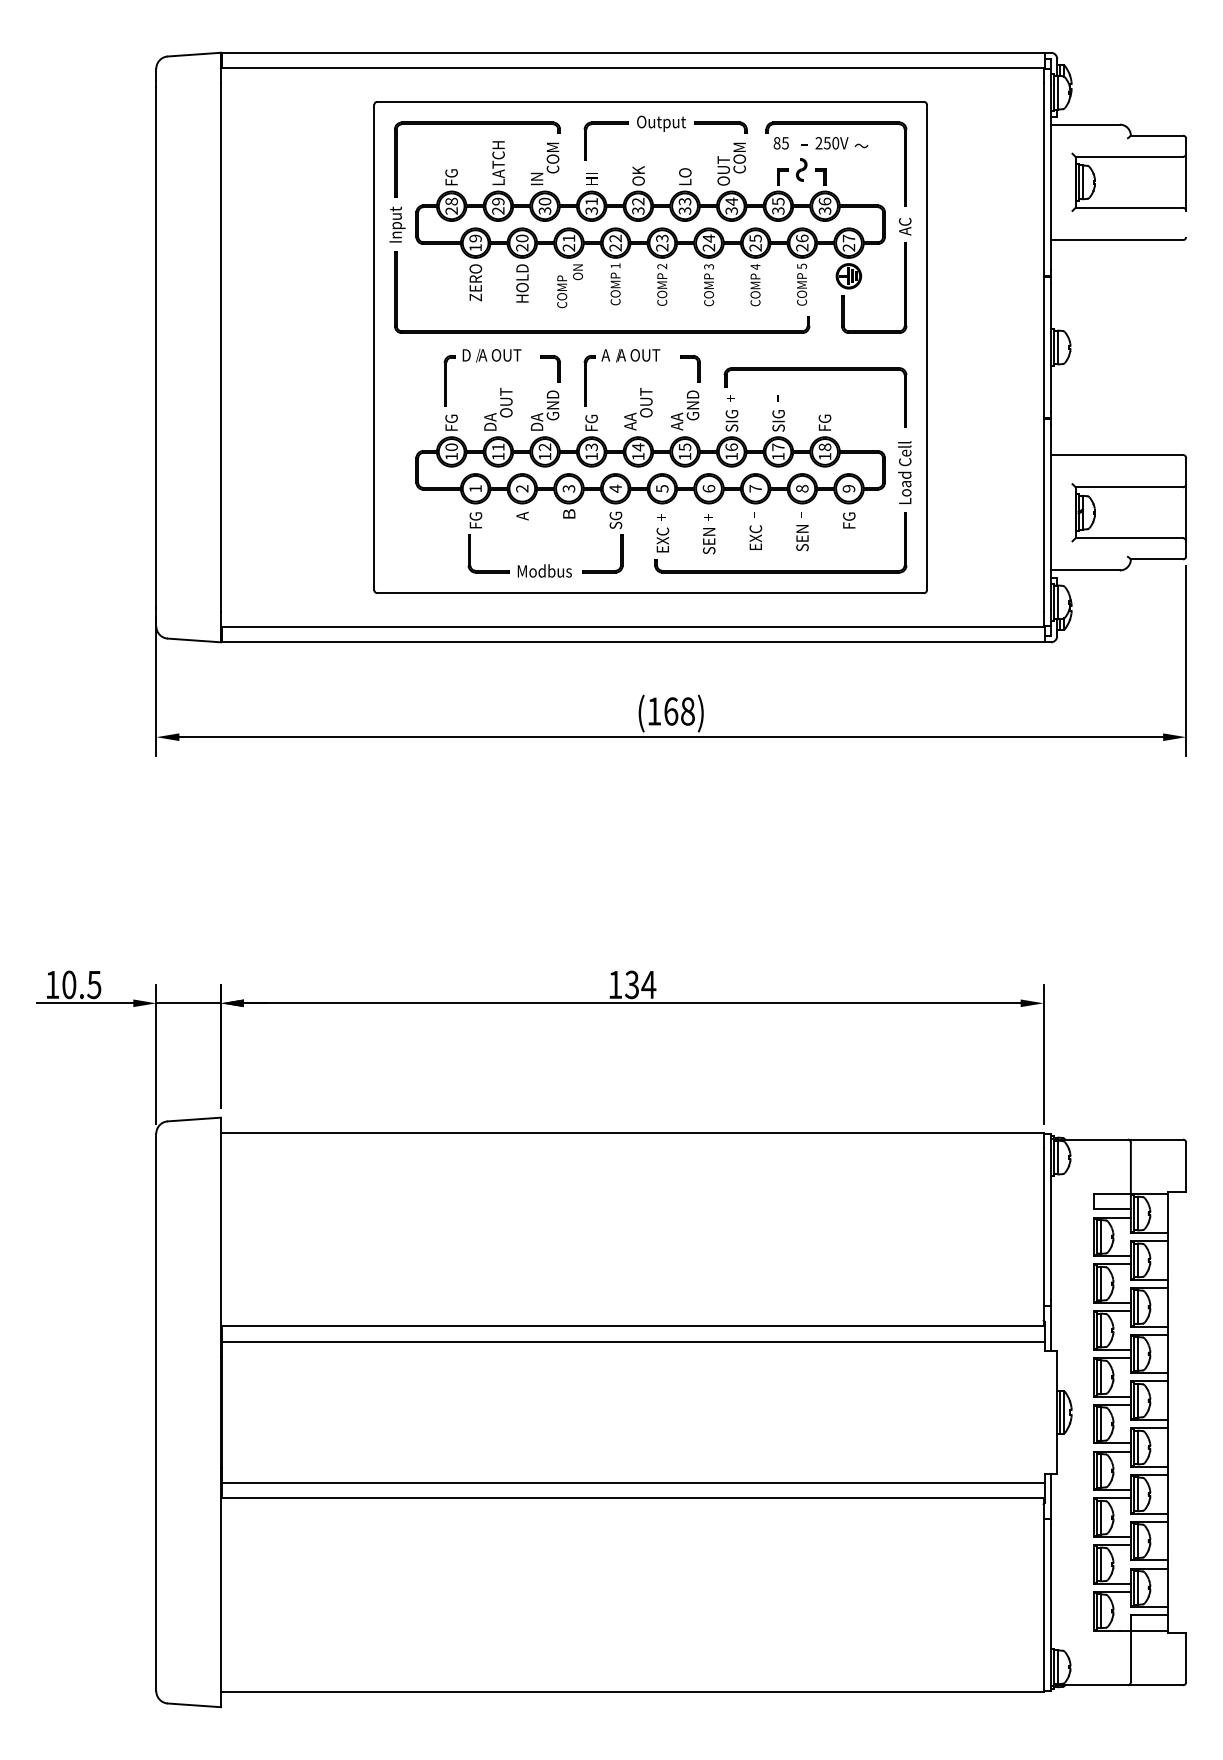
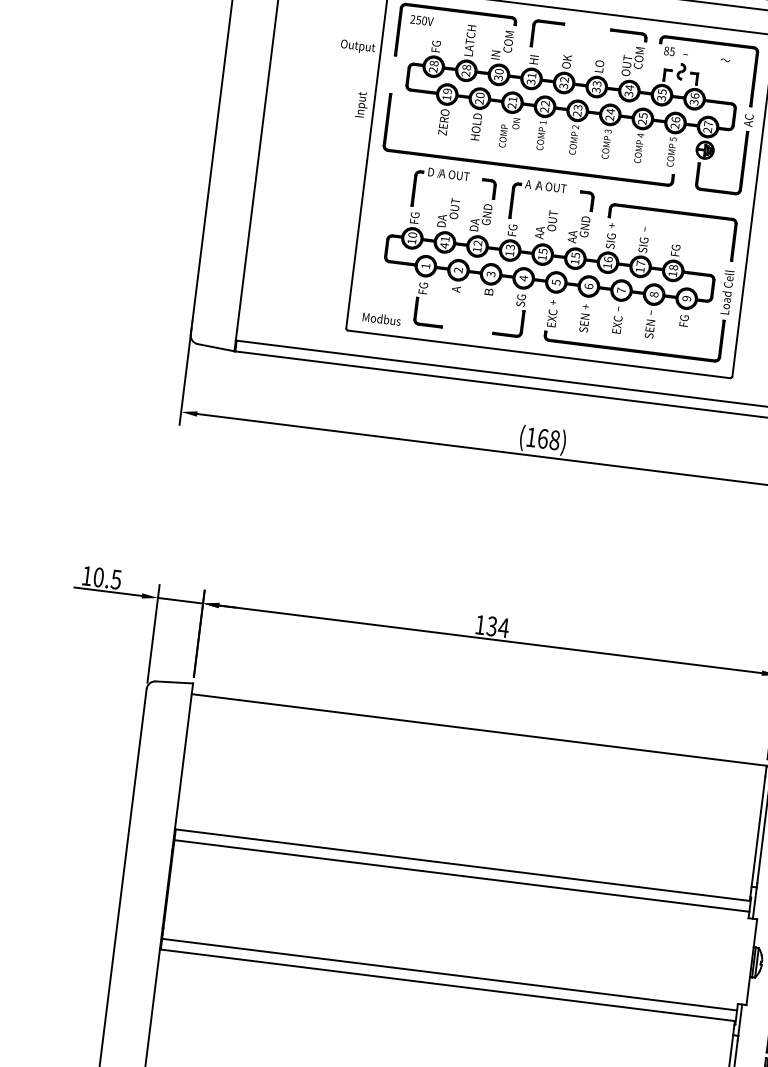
text: (661, 123) -> (358, 46), moved
text: (831, 143) -> (421, 20), moved
text: (498, 201) -> (466, 67), 29 -> 28
text: (397, 224) -> (362, 104), moved
text: (638, 447) -> (543, 251), 14 -> 15
text: (498, 456) -> (444, 245), 11 -> 41
text: (544, 570) -> (381, 318), moved

